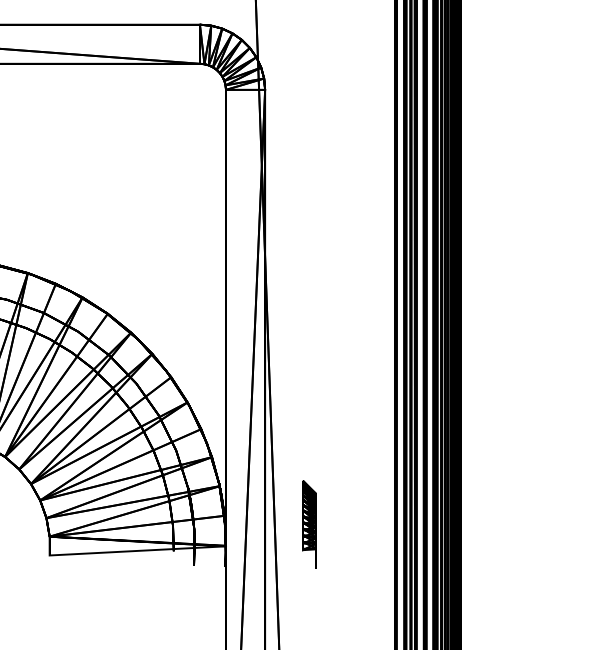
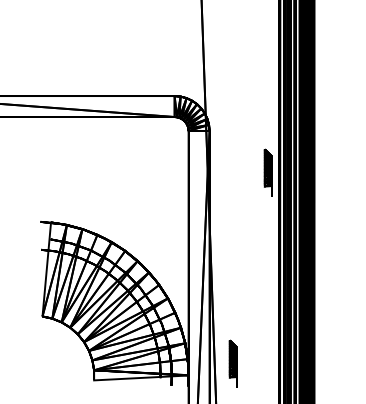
part: (373, 167) -> (267, 172), added

